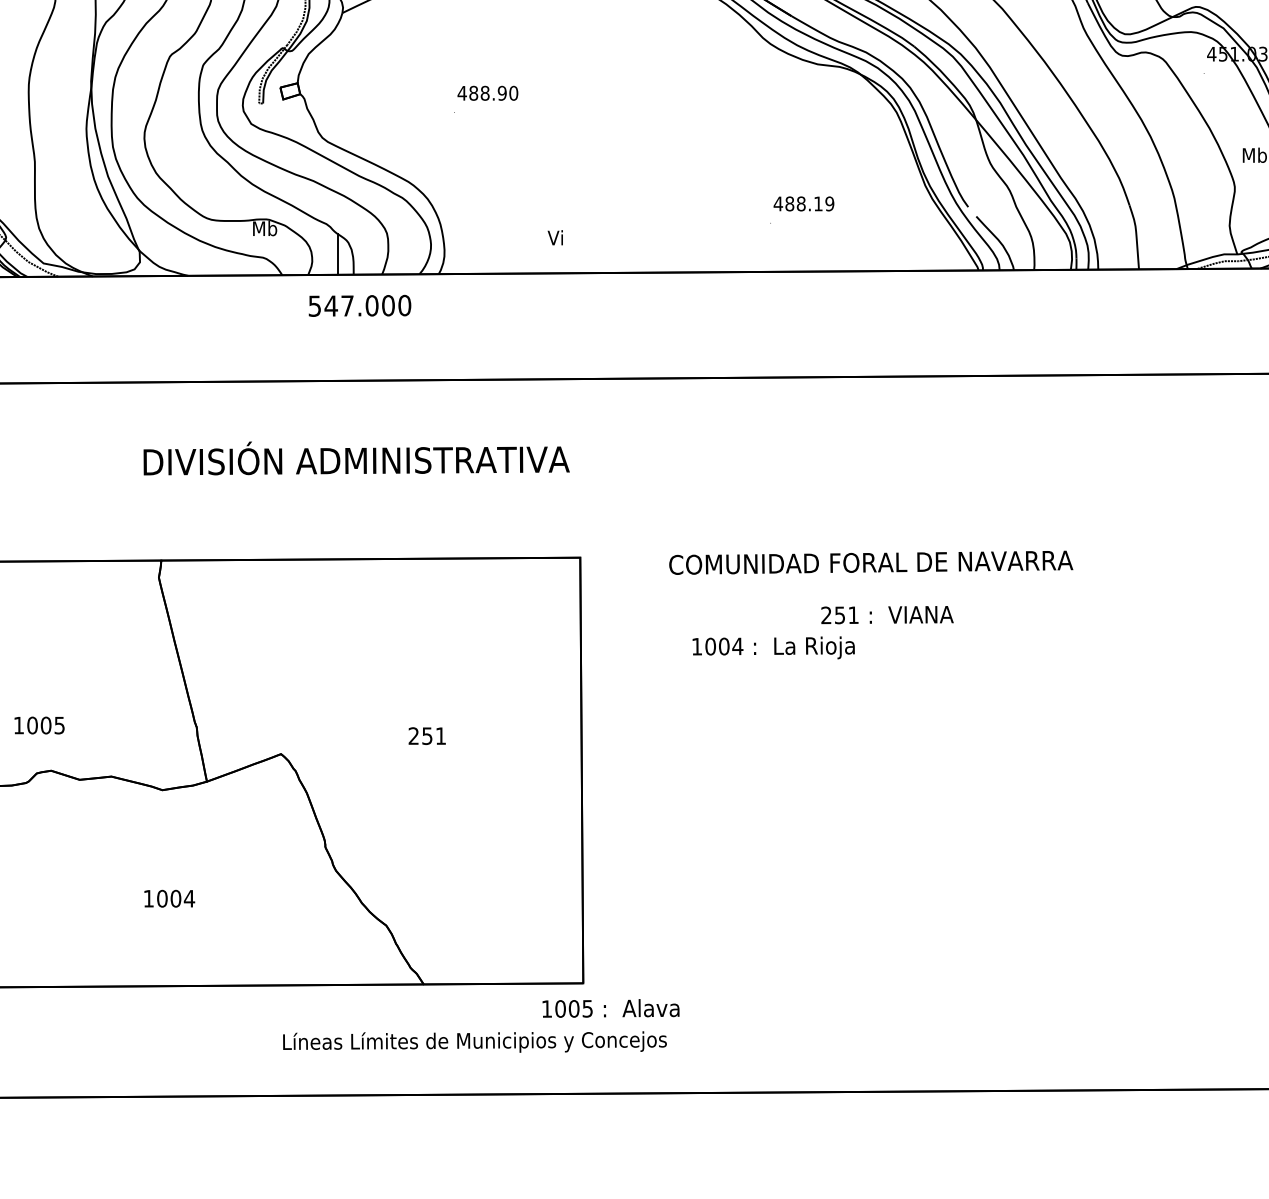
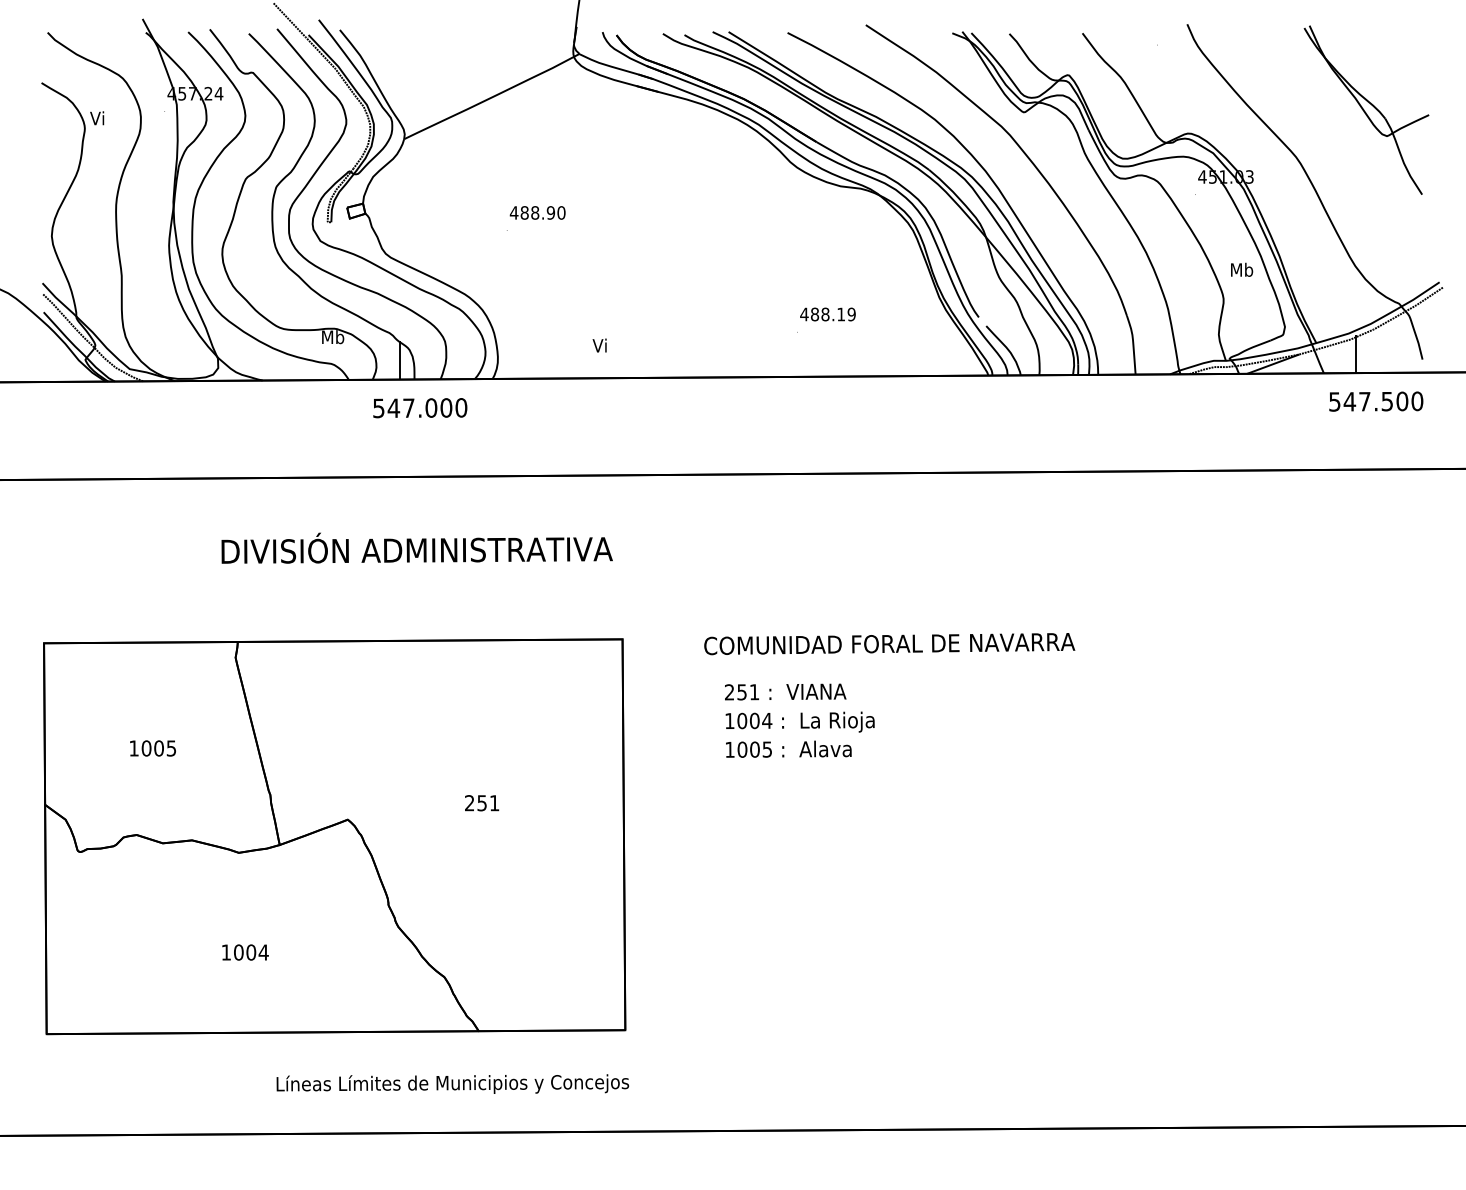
text: (887, 614) -> (785, 691), moved
text: (38, 725) -> (152, 748), moved
text: (610, 1007) -> (788, 748), moved
text: (474, 1041) -> (452, 1083), moved

